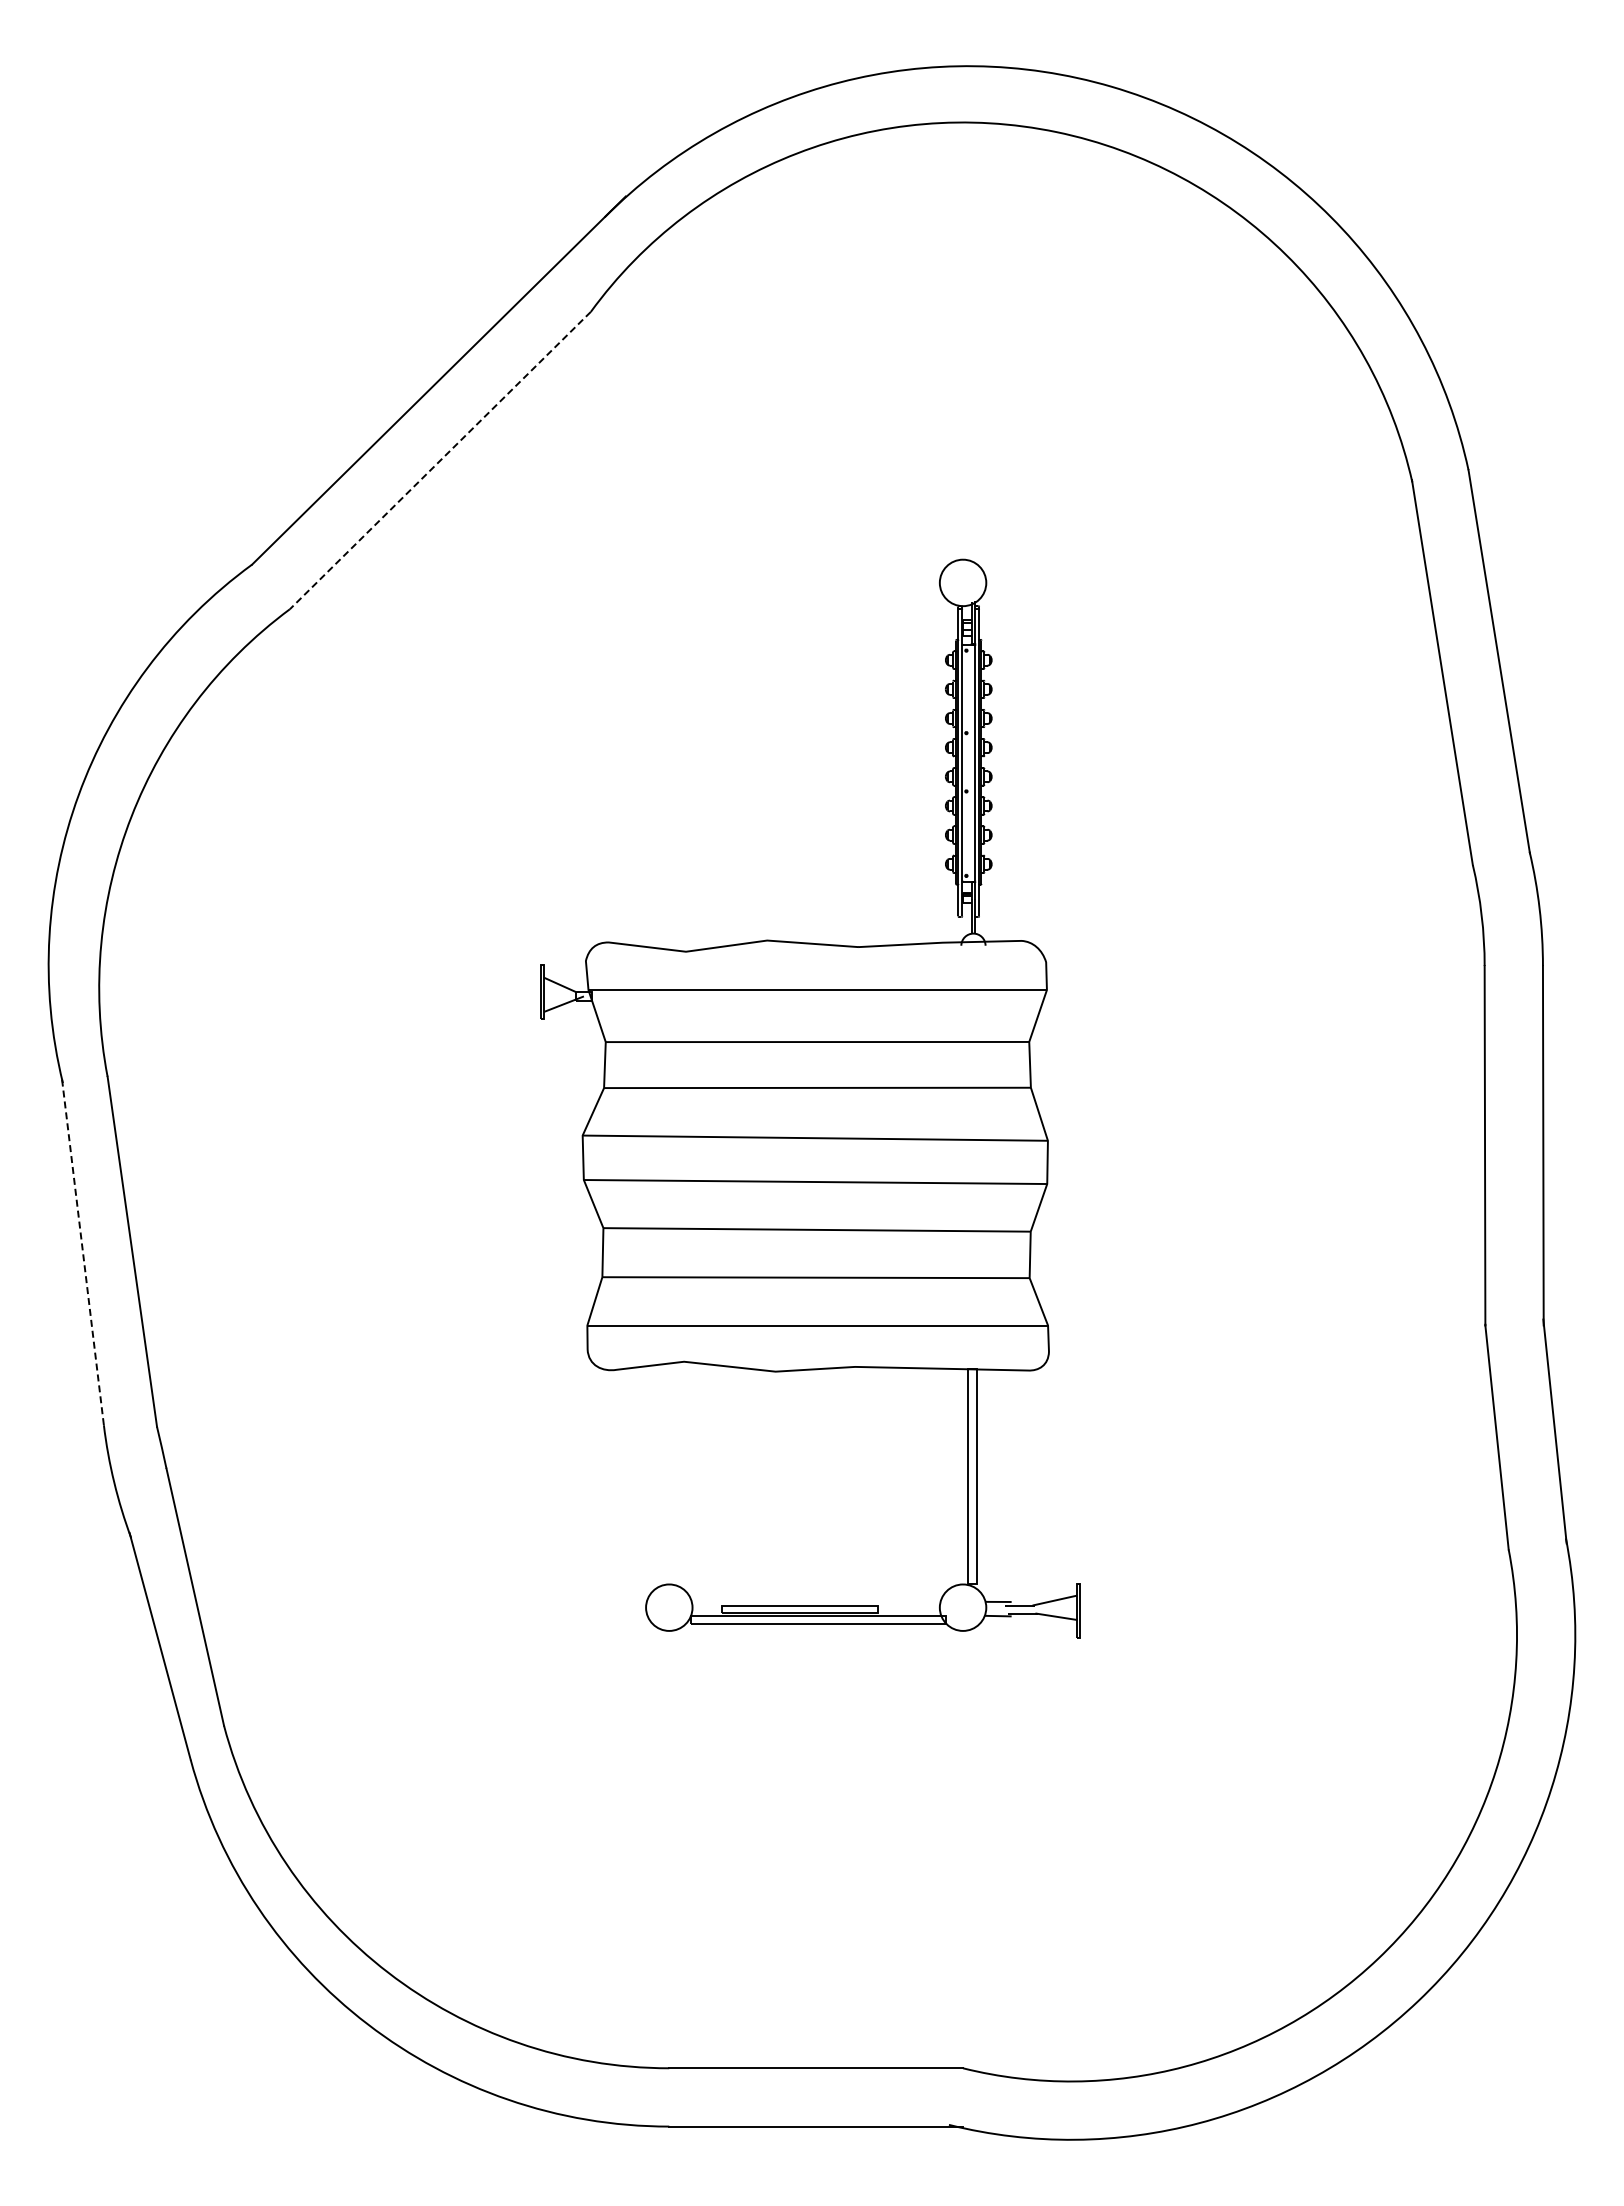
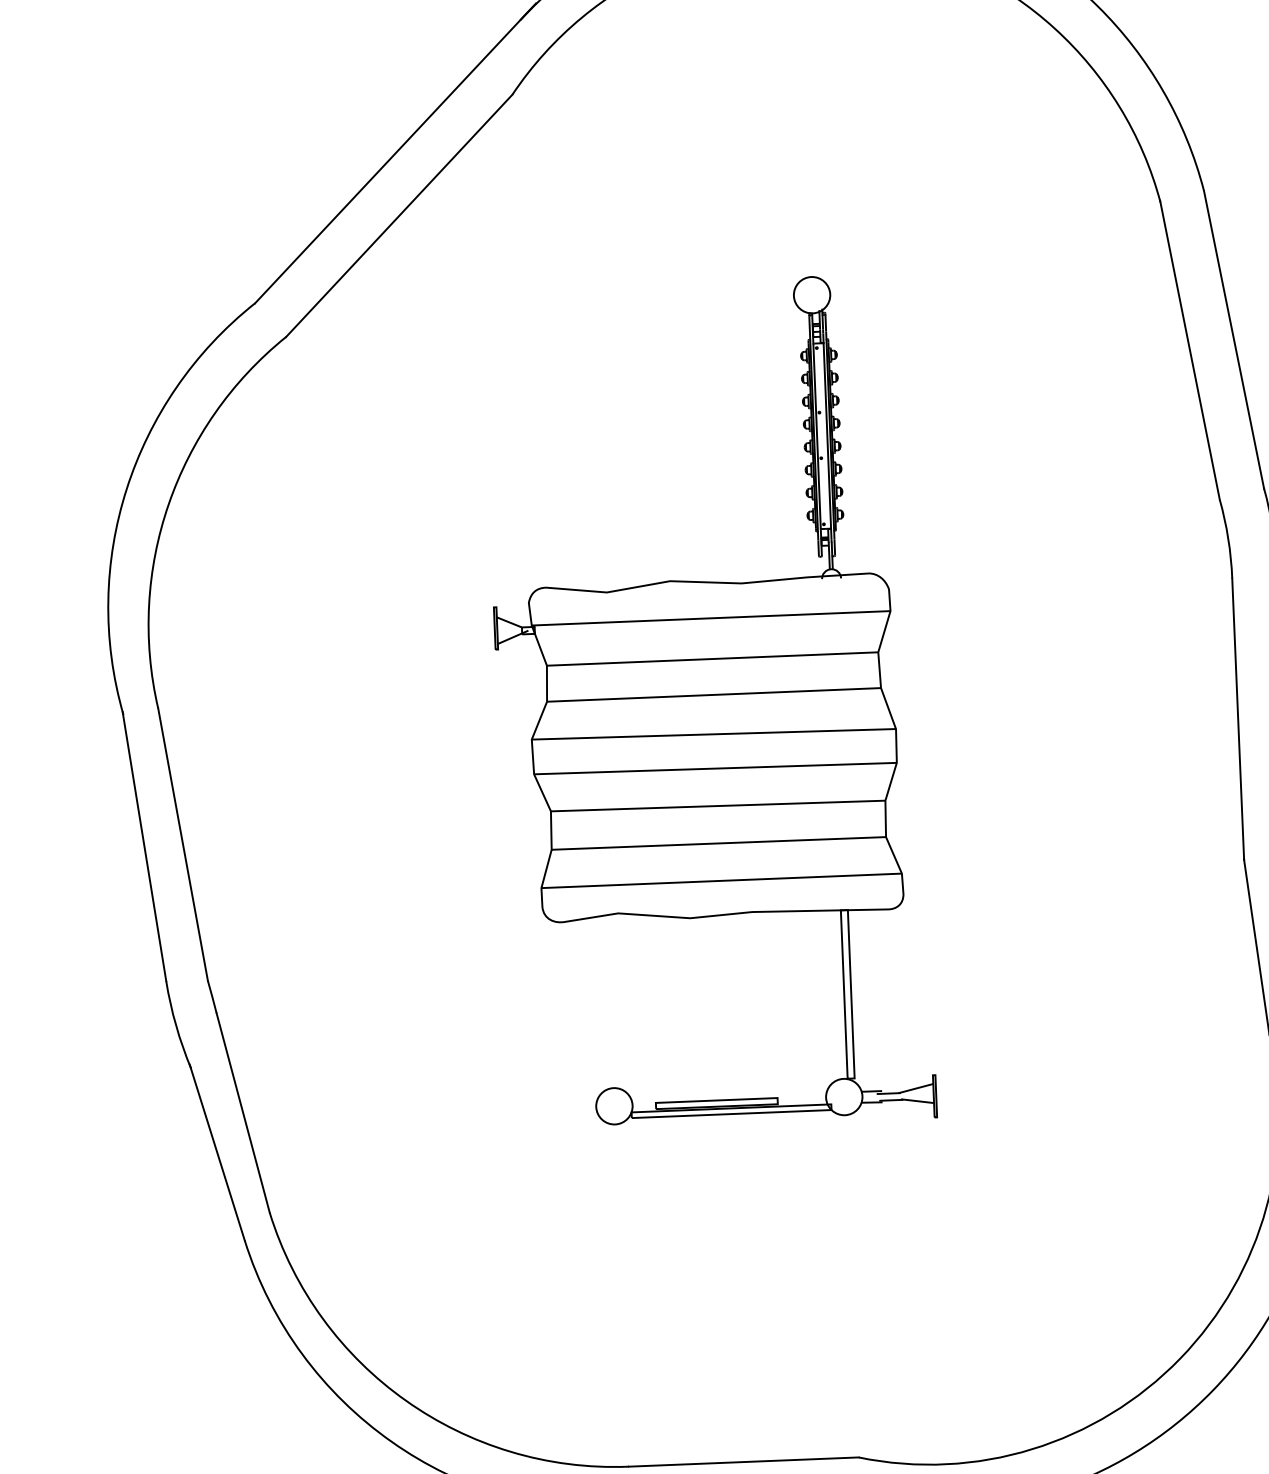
line: (440, 460) -> (399, 215), dashed -> solid
line: (83, 1252) -> (144, 846), dashed -> solid

